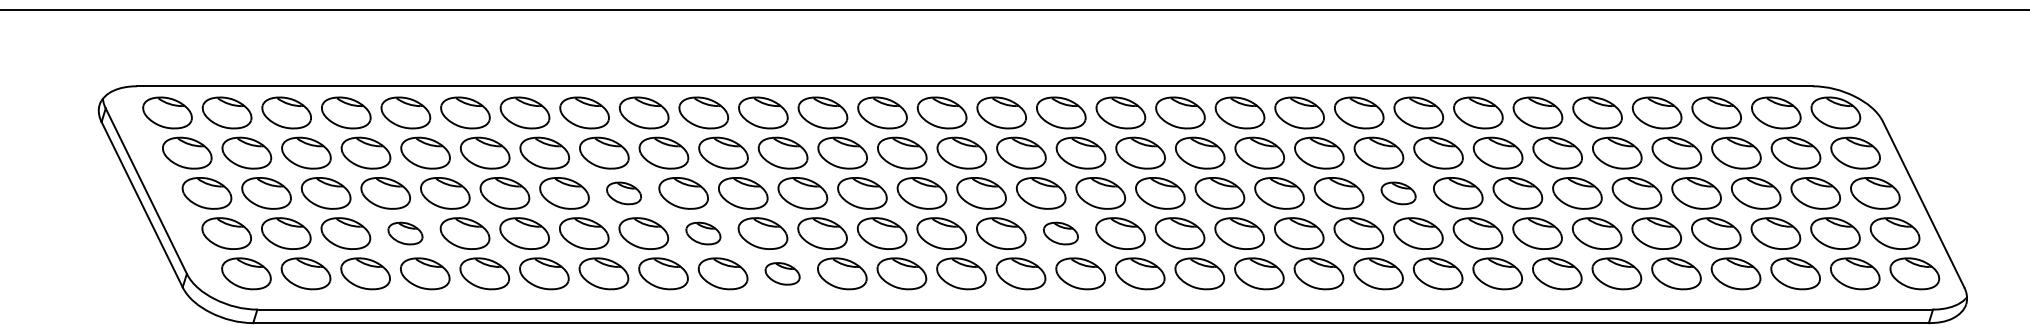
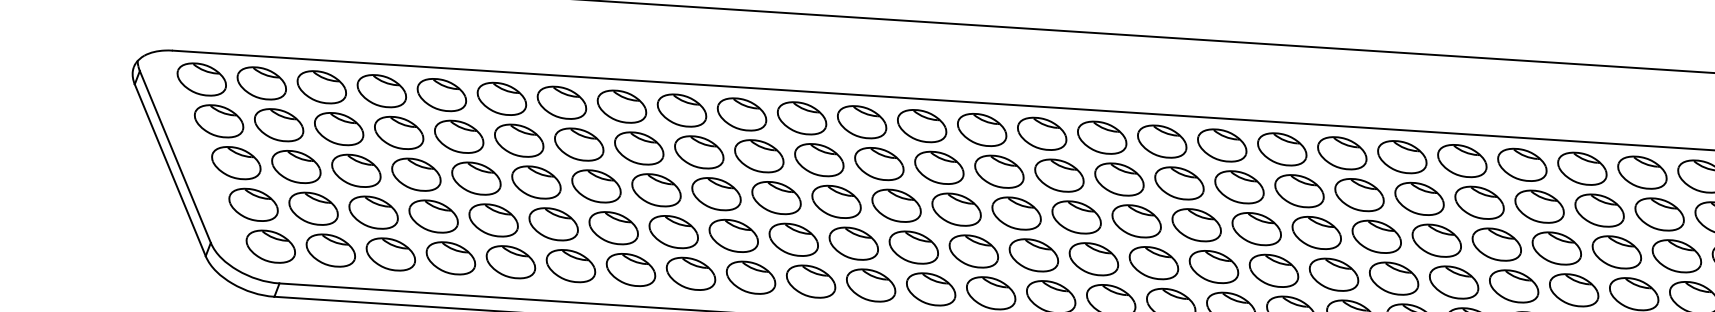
part: (623, 193) -> (655, 190), size x1.43
part: (1398, 193) -> (1436, 240), size x1.43
part: (405, 233) -> (433, 216), size x1.43
part: (703, 233) -> (733, 235), size x1.43
part: (1060, 233) -> (1093, 259), size x1.43
part: (782, 273) -> (810, 281), size x1.43

